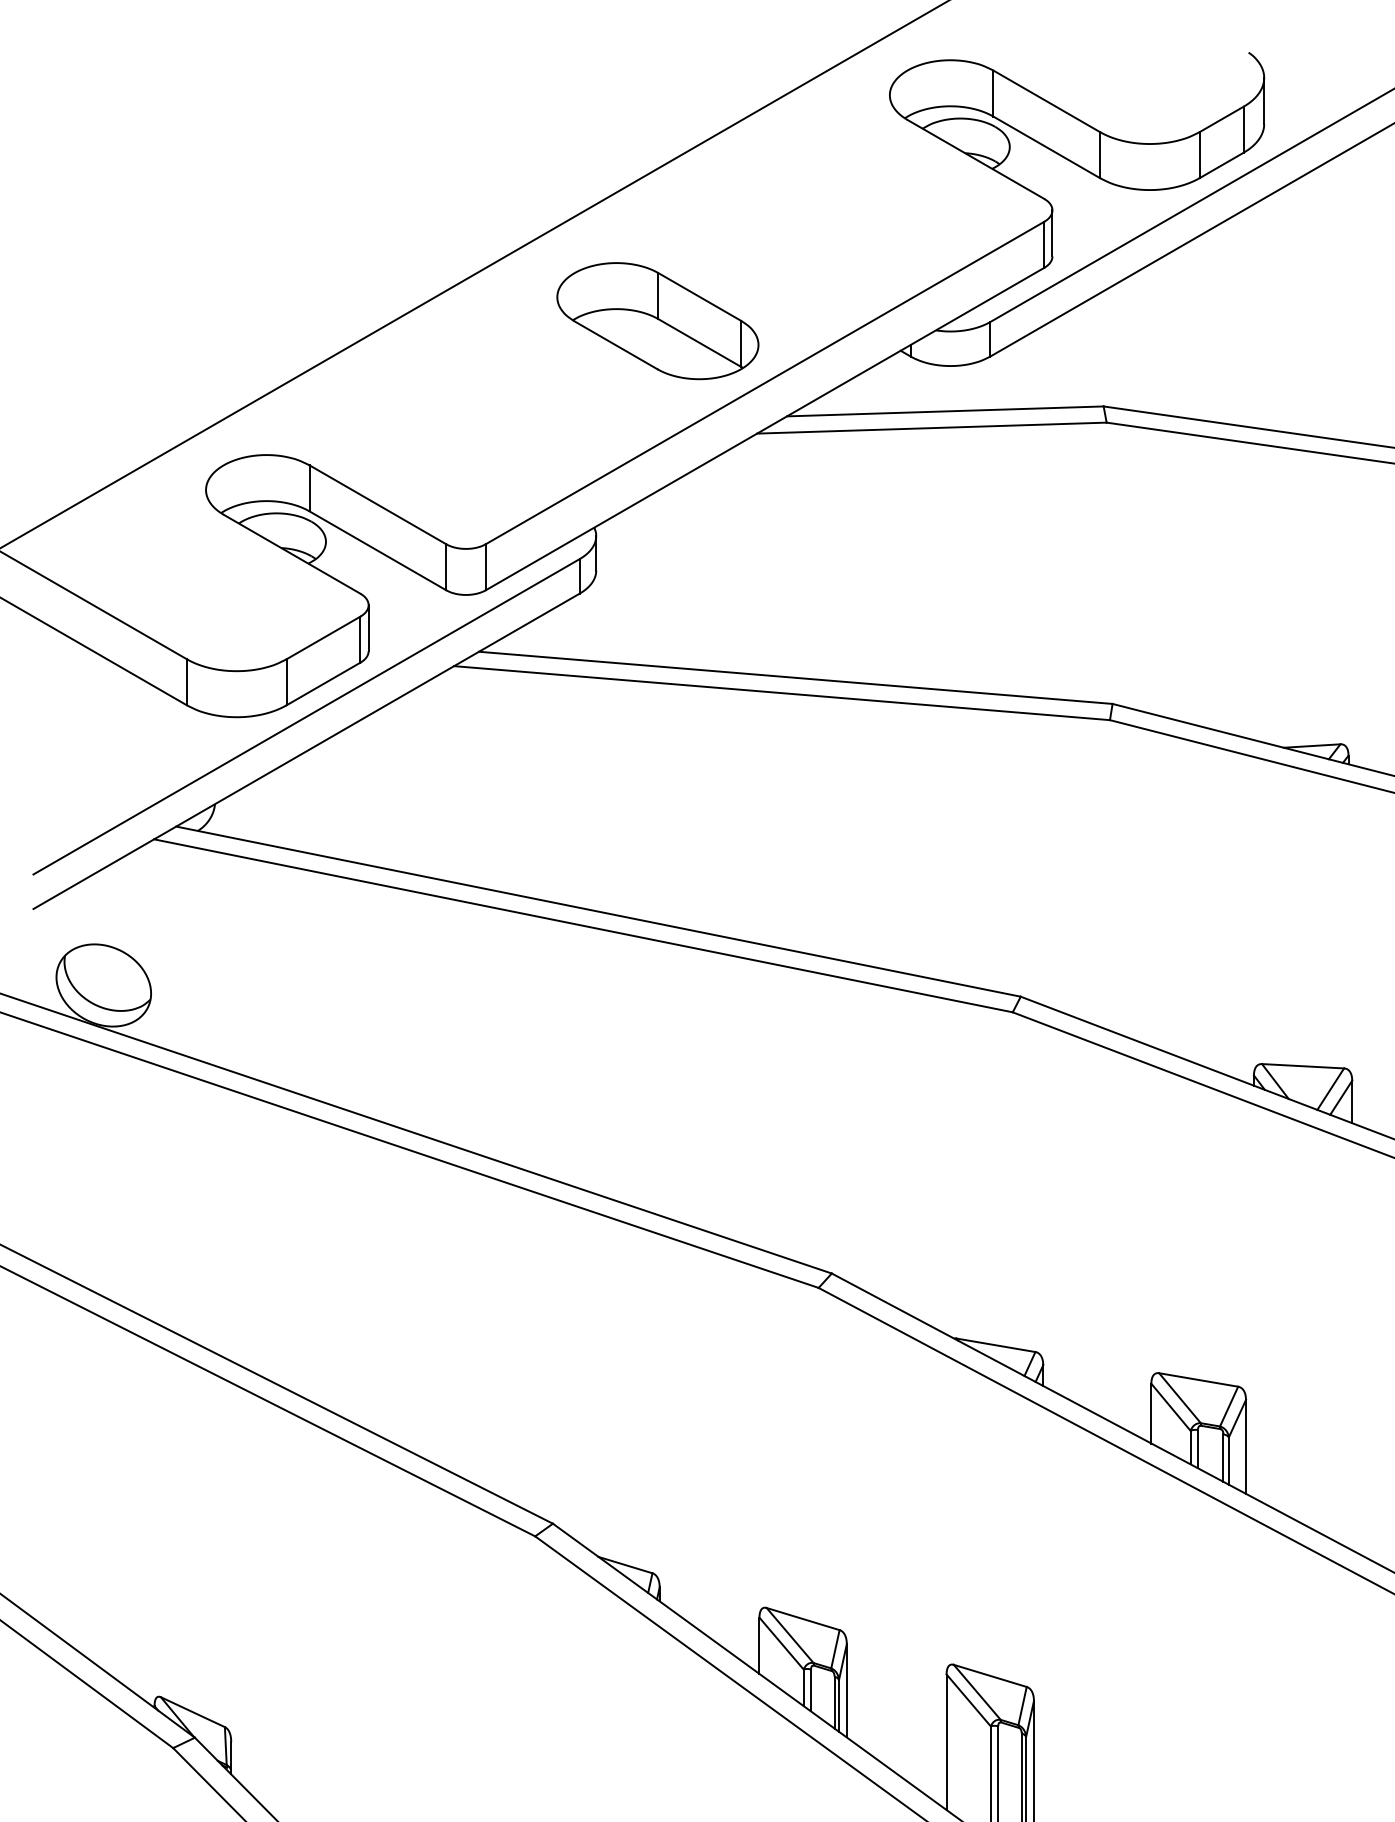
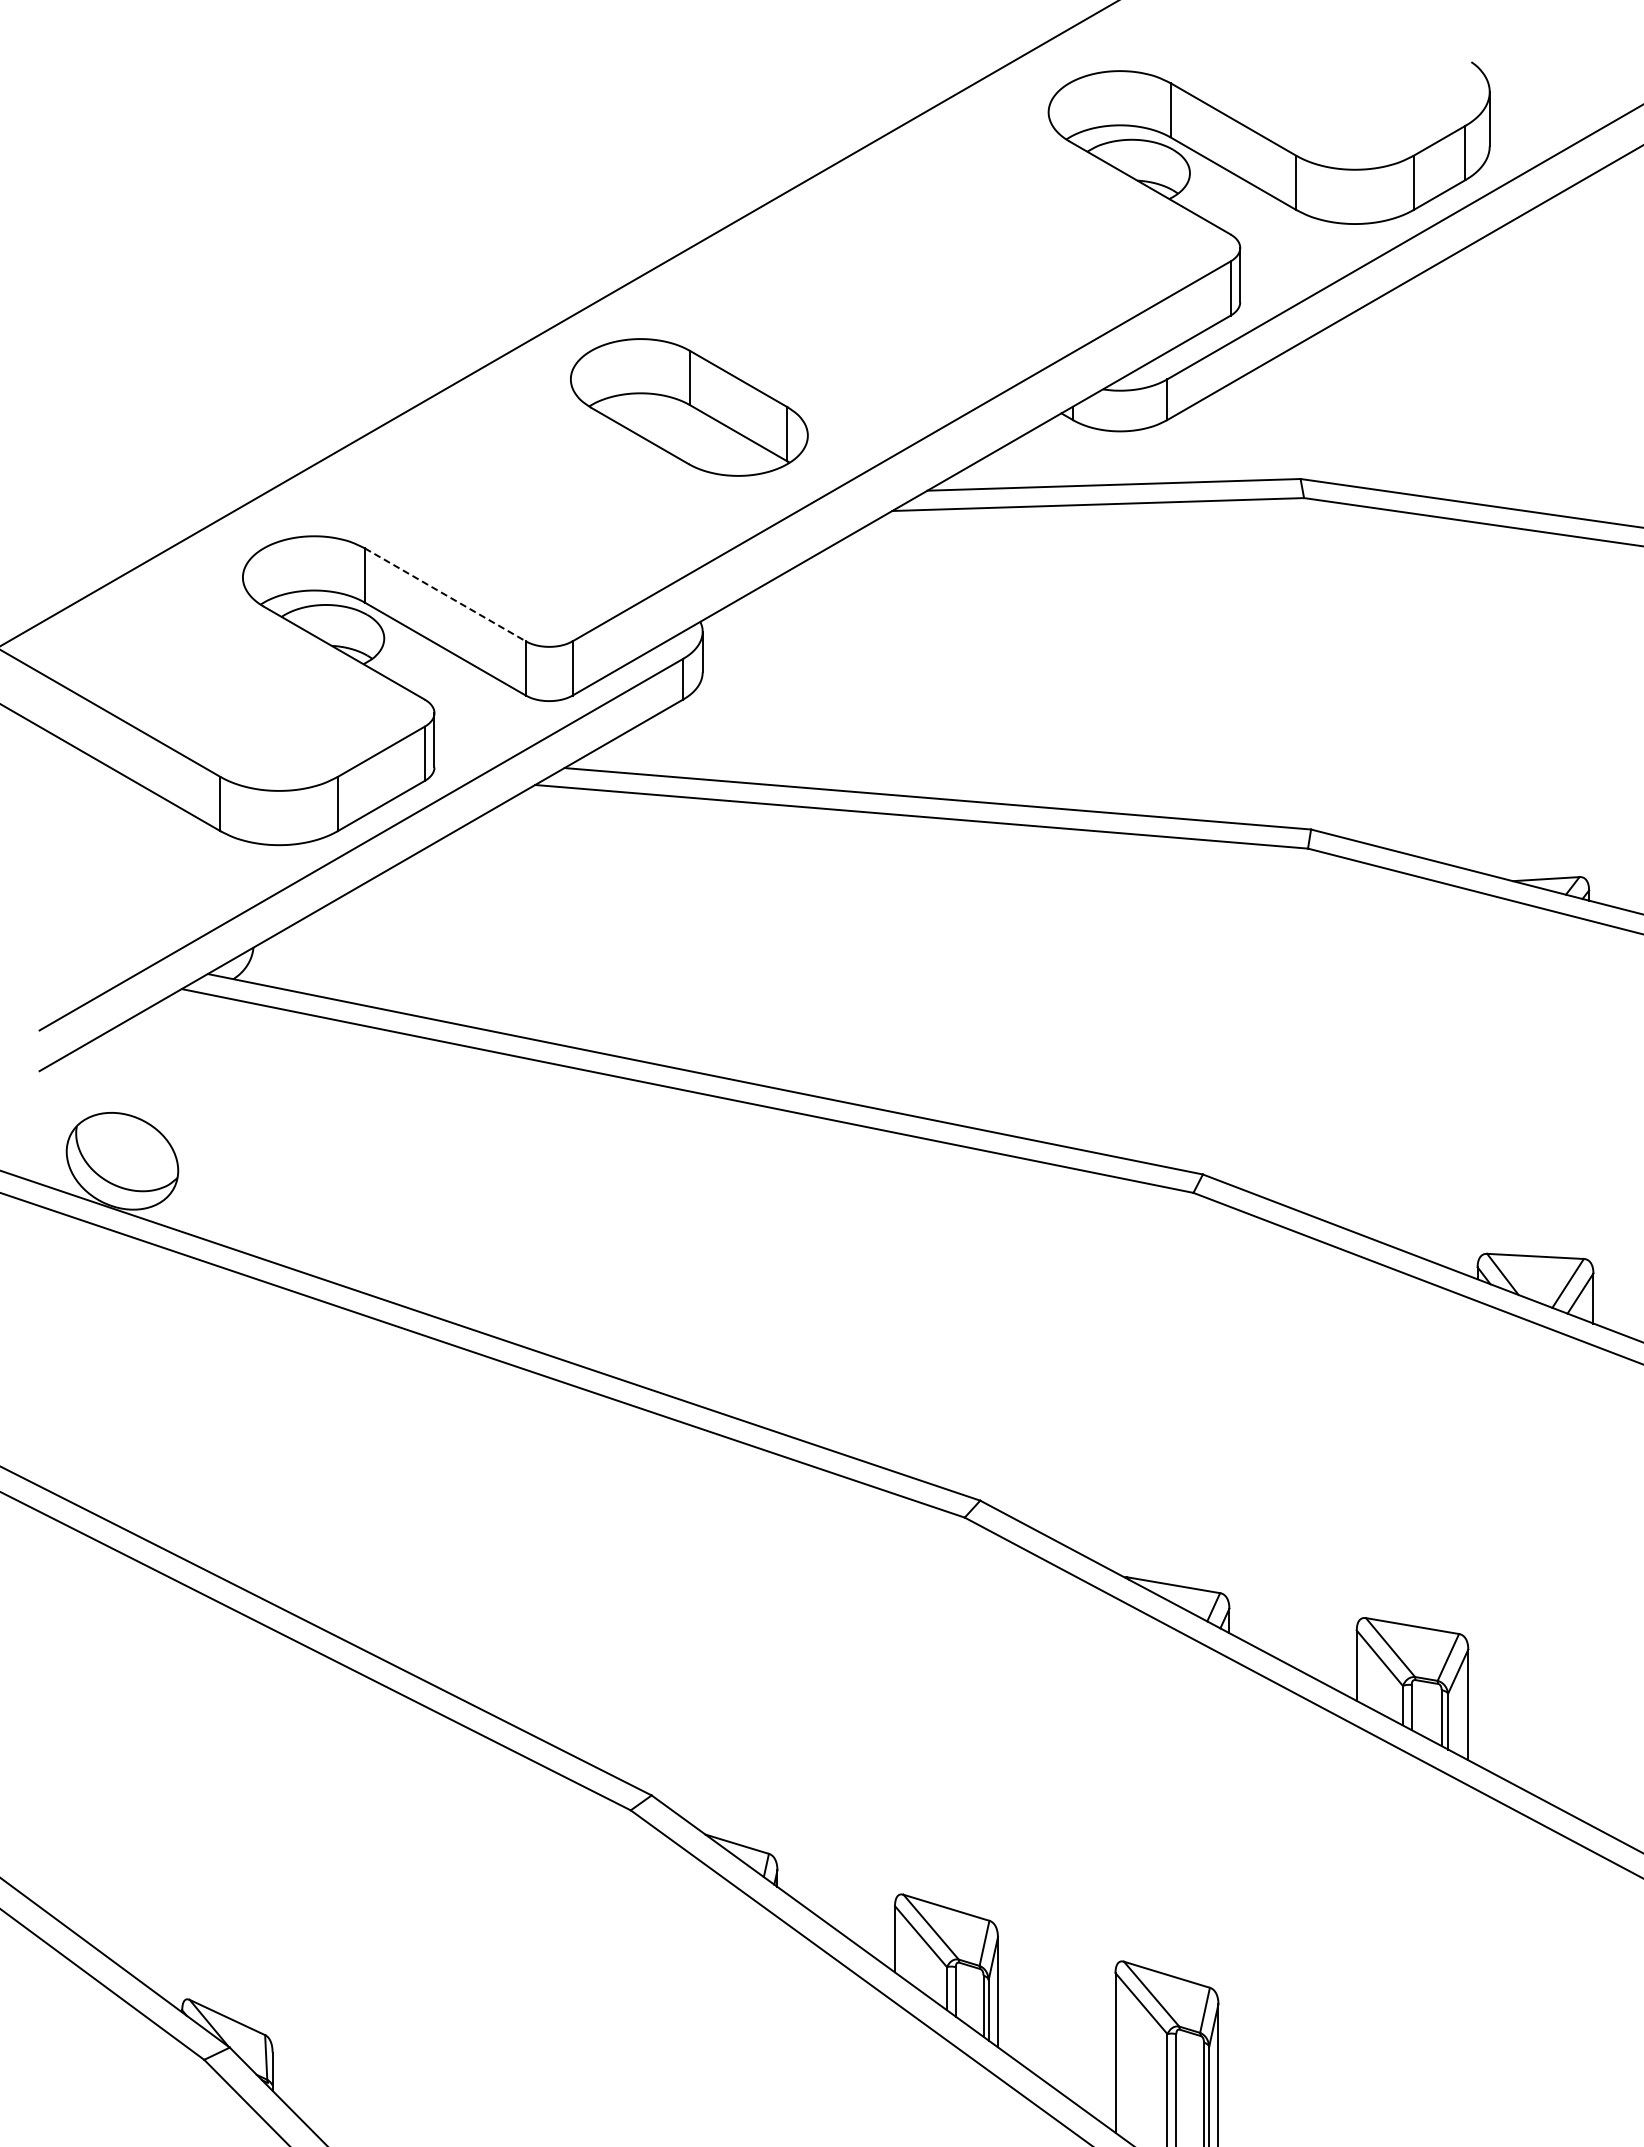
part: (658, 321) -> (689, 407), moved
line: (377, 504) -> (445, 594), solid -> dashed

